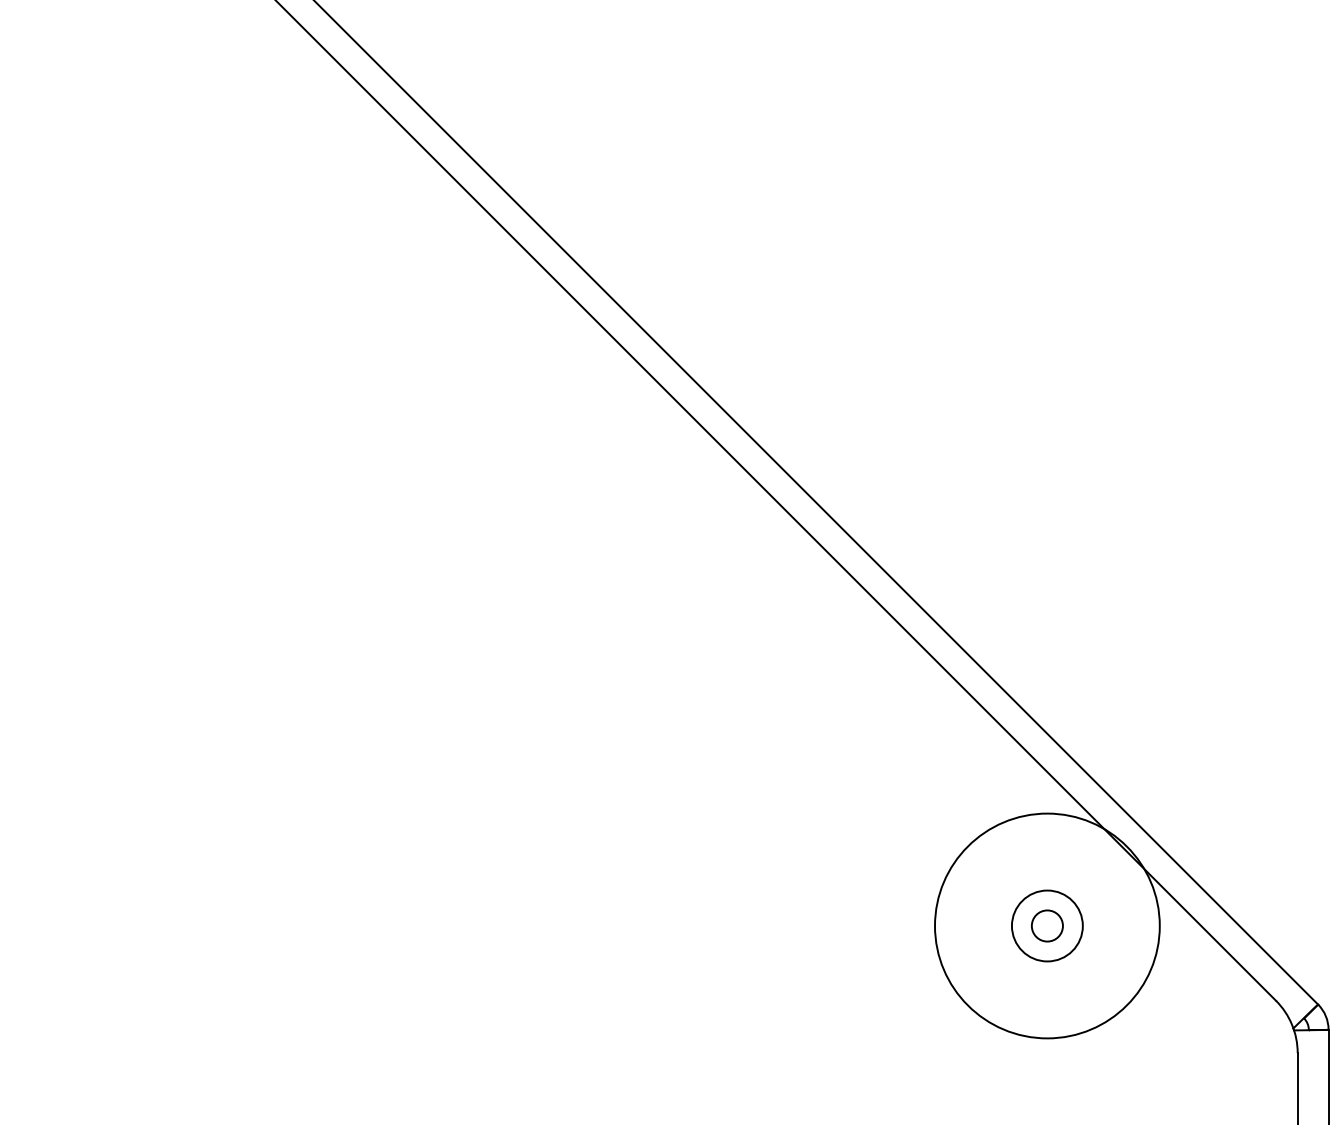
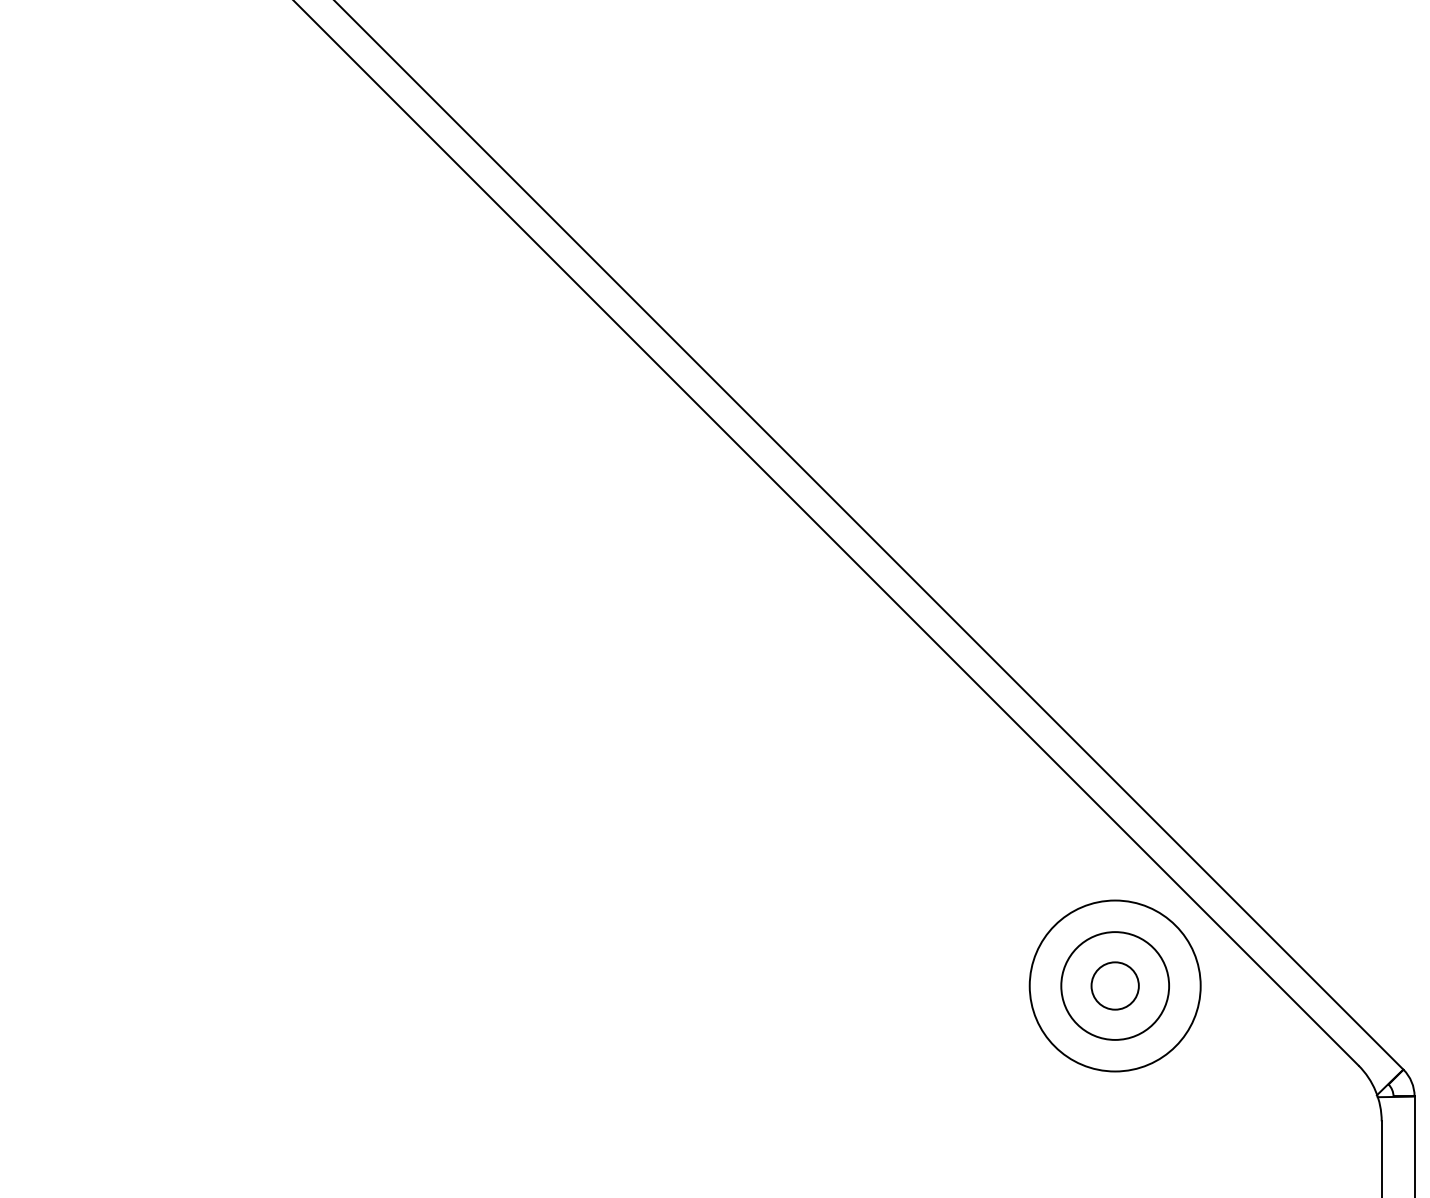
circle: (1047, 925) -> (1115, 985), size x0.71
circle: (1047, 925) -> (1115, 985), size x1.43
circle: (1047, 925) -> (1115, 985), size x1.43

